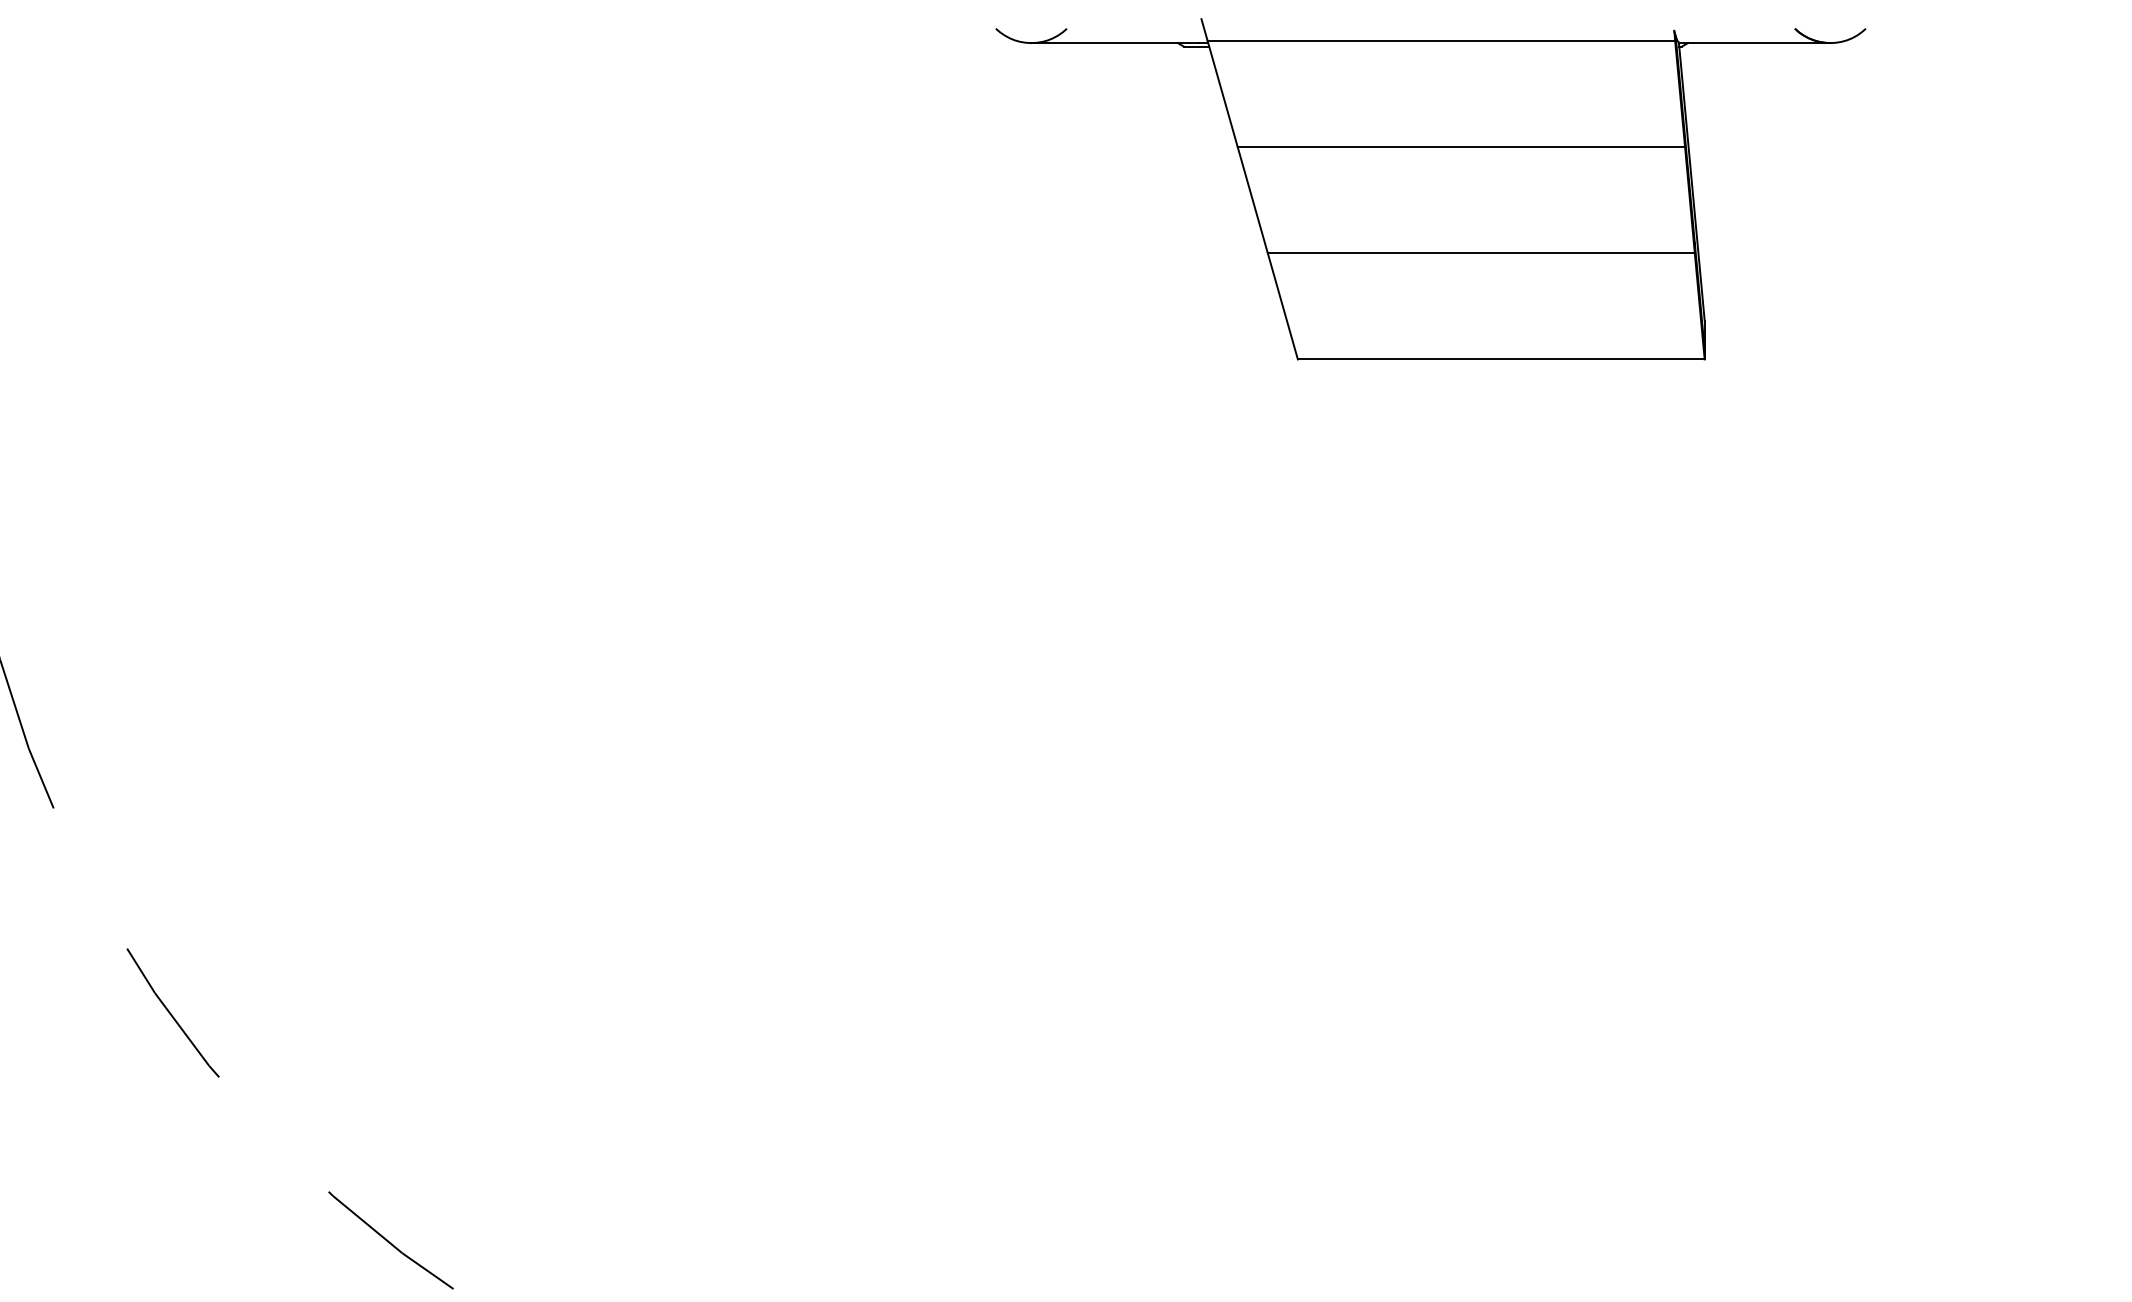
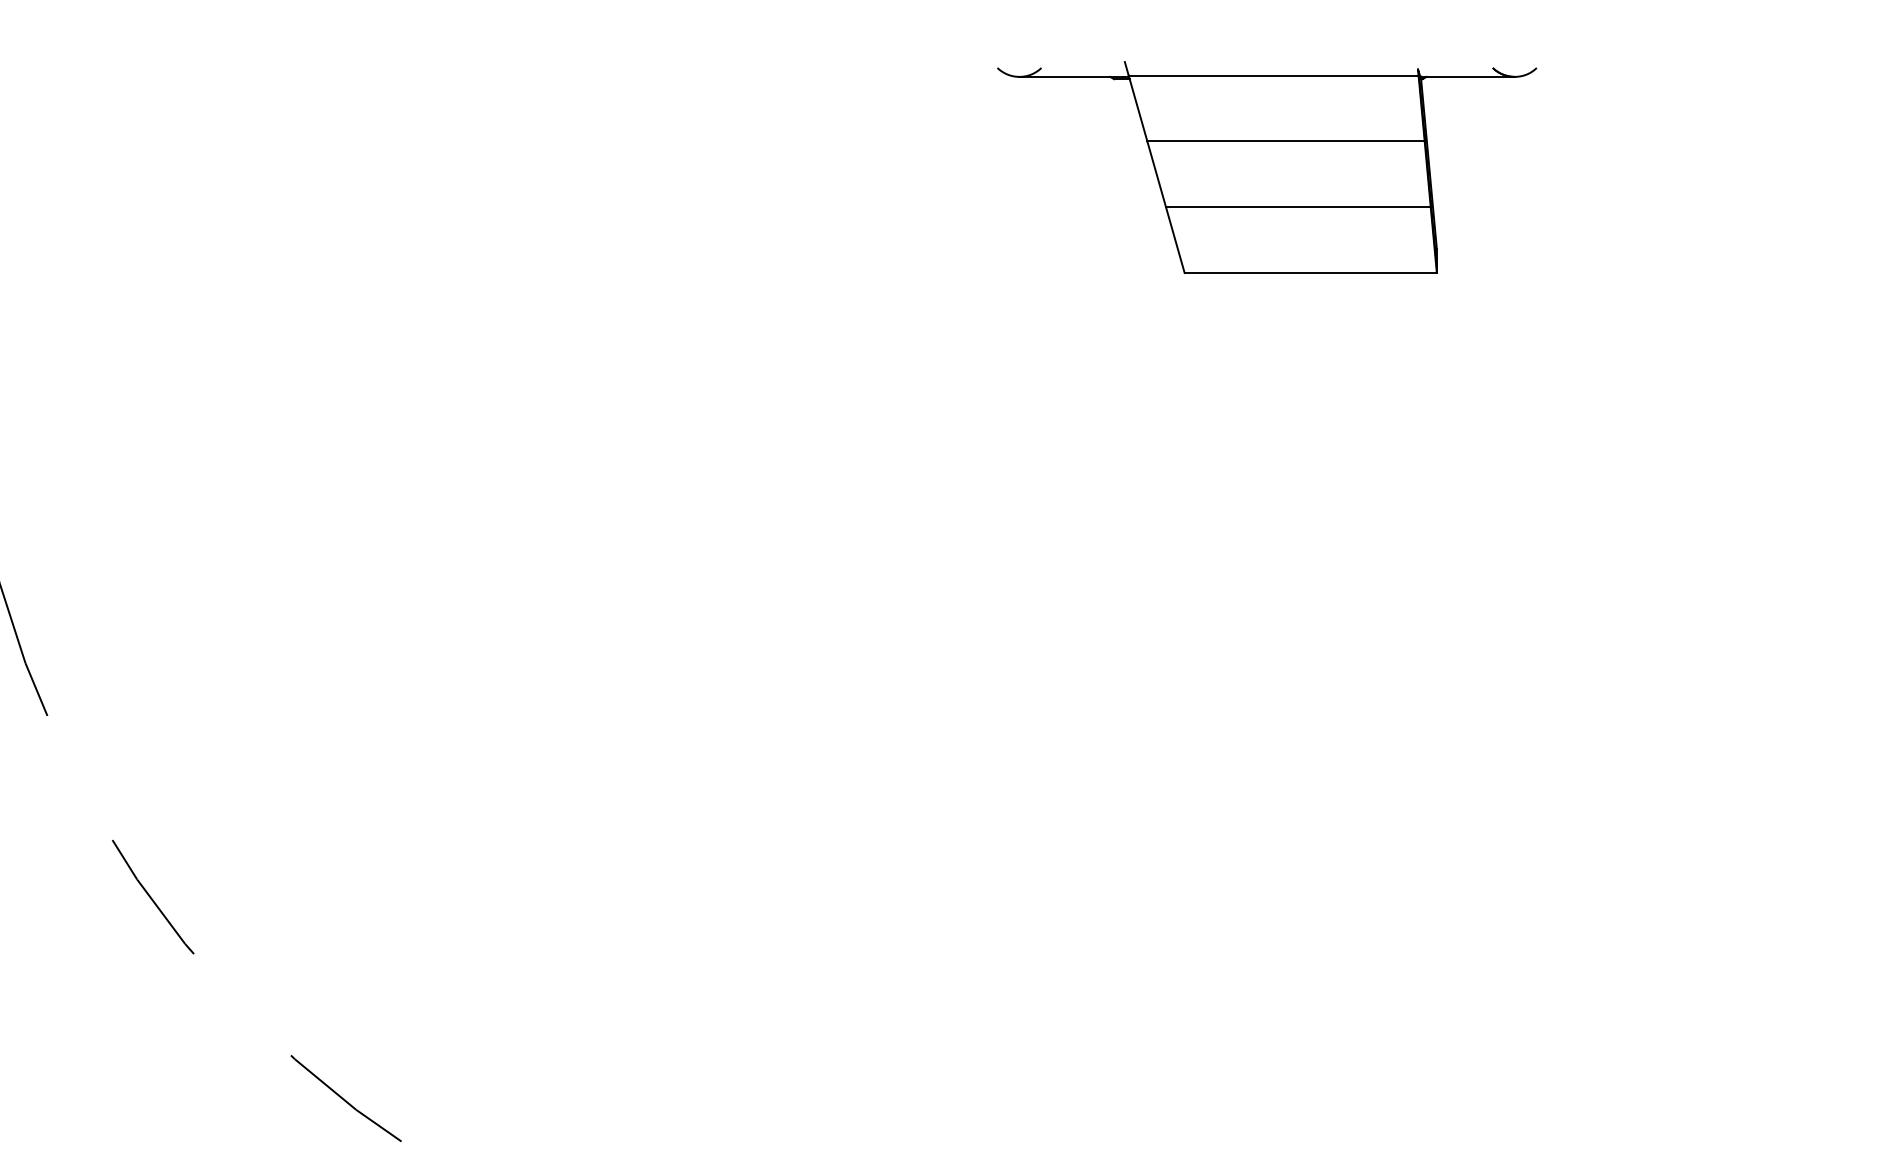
part: (1430, 189) -> (1266, 167), size x0.7

